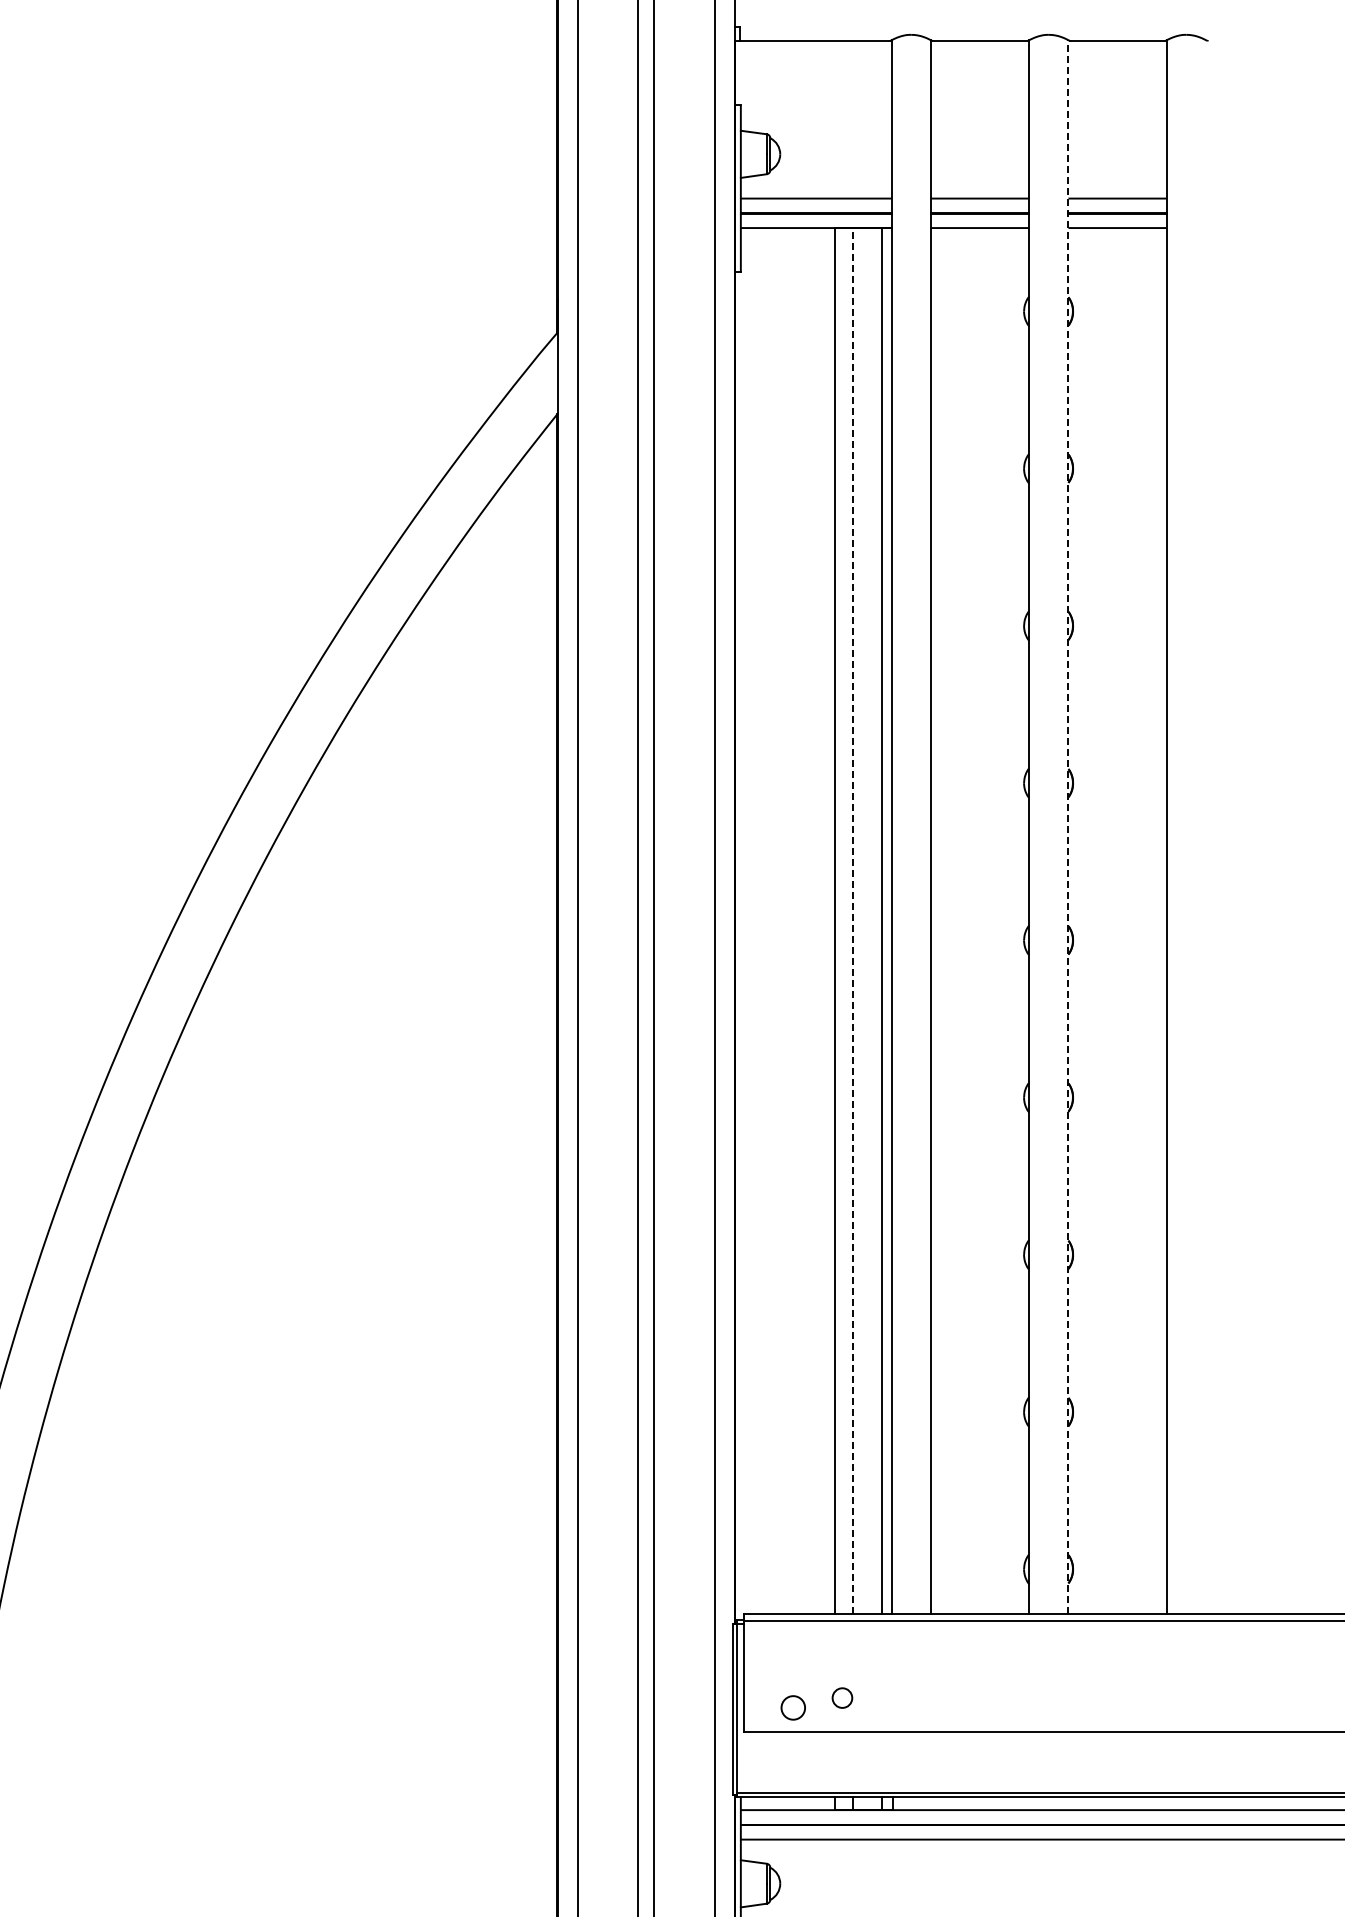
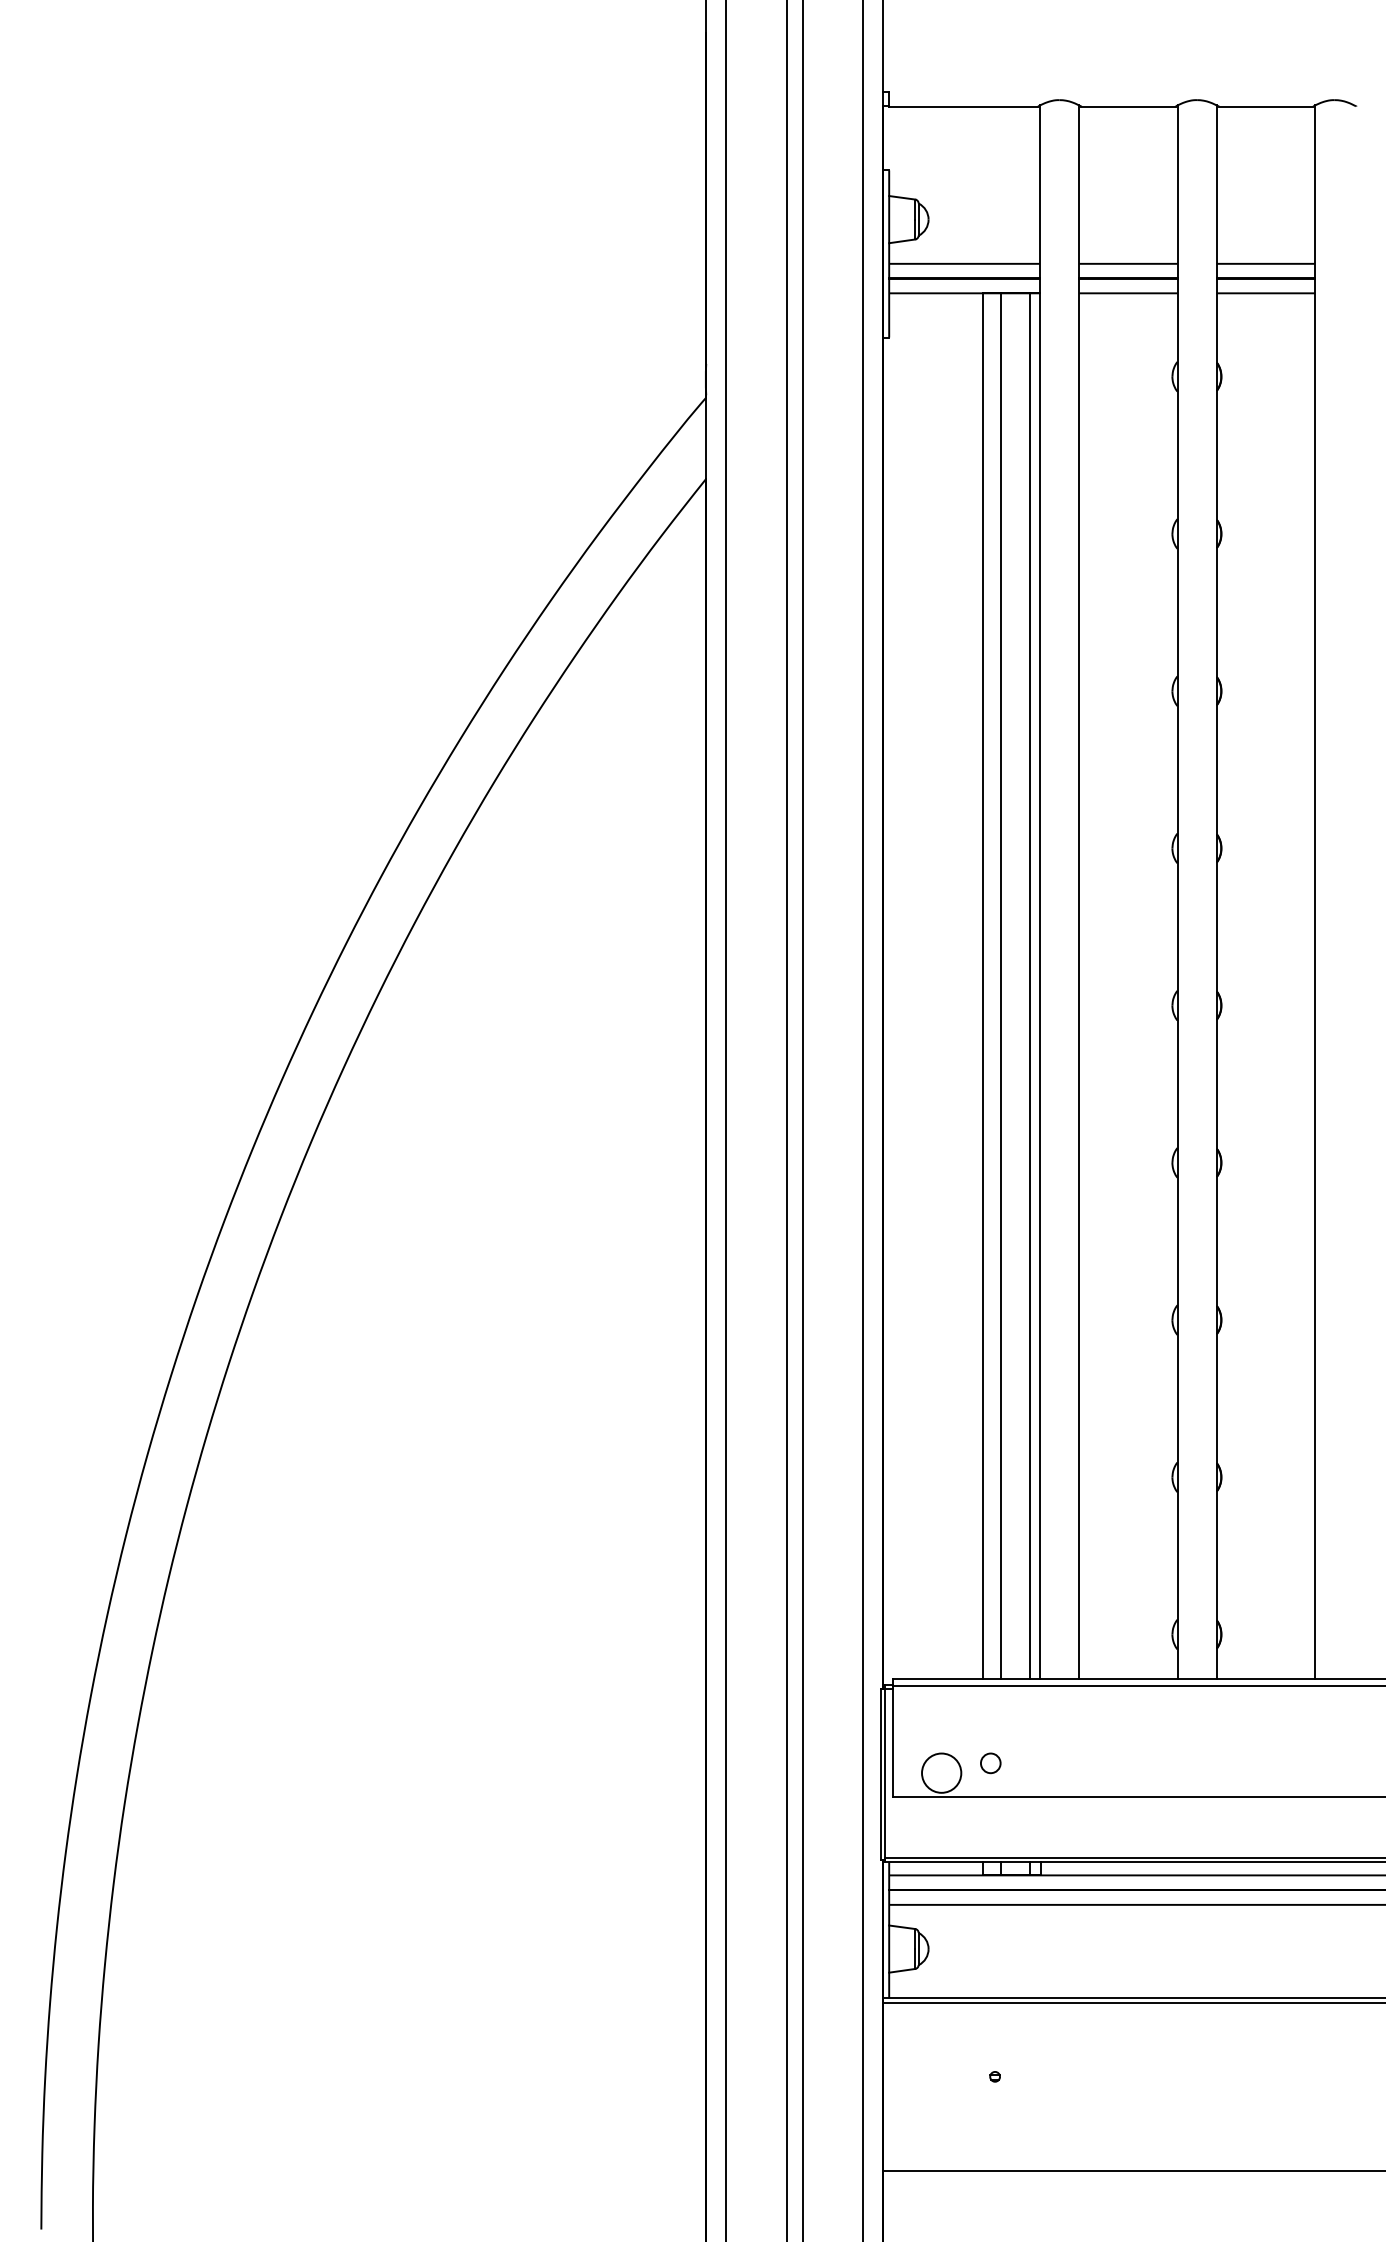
line: (1068, 827) -> (1216, 892), dashed -> solid
line: (853, 921) -> (1001, 986), dashed -> solid
circle: (793, 1707) -> (941, 1772), size x1.67

